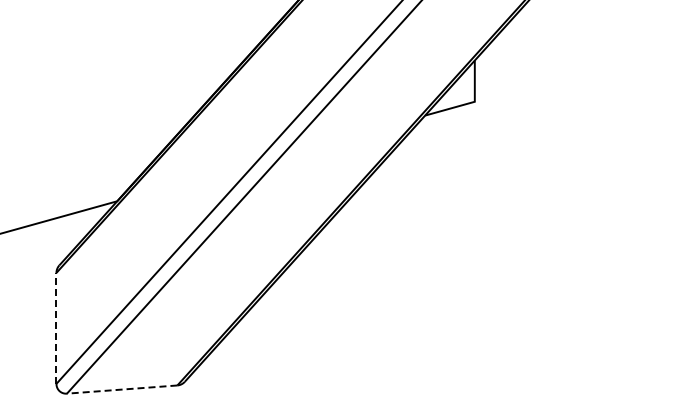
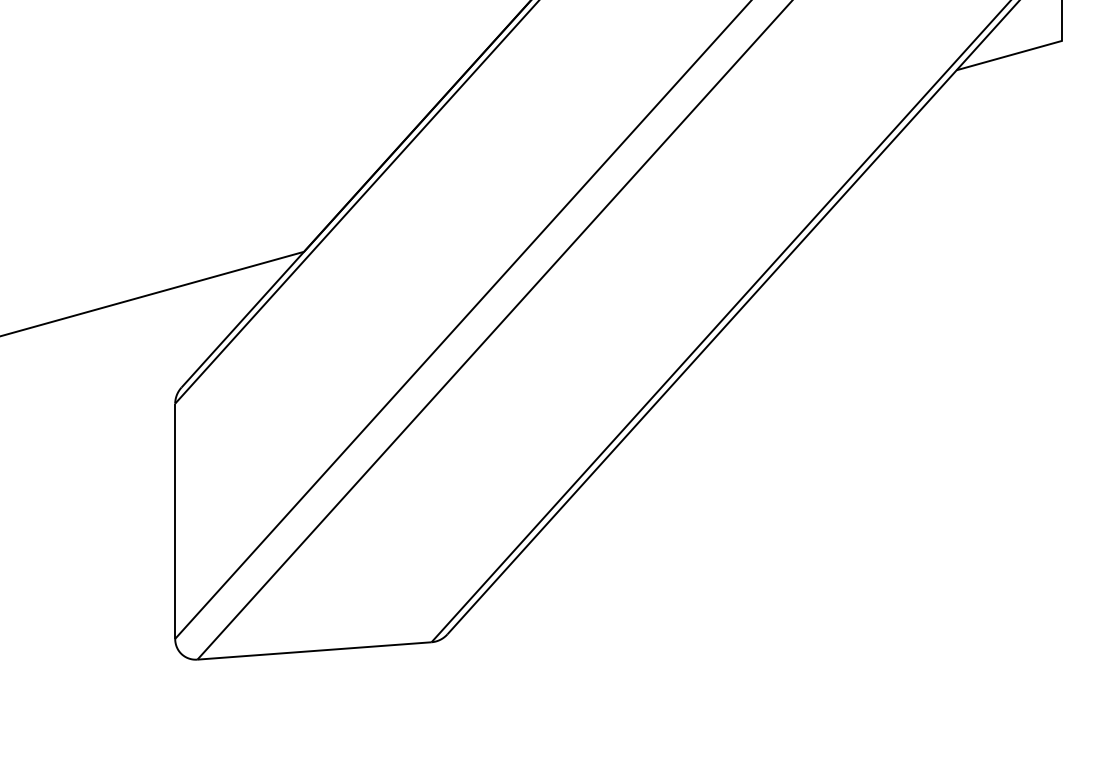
line: (56, 327) -> (175, 519), dashed -> solid
line: (121, 389) -> (313, 650), dashed -> solid

